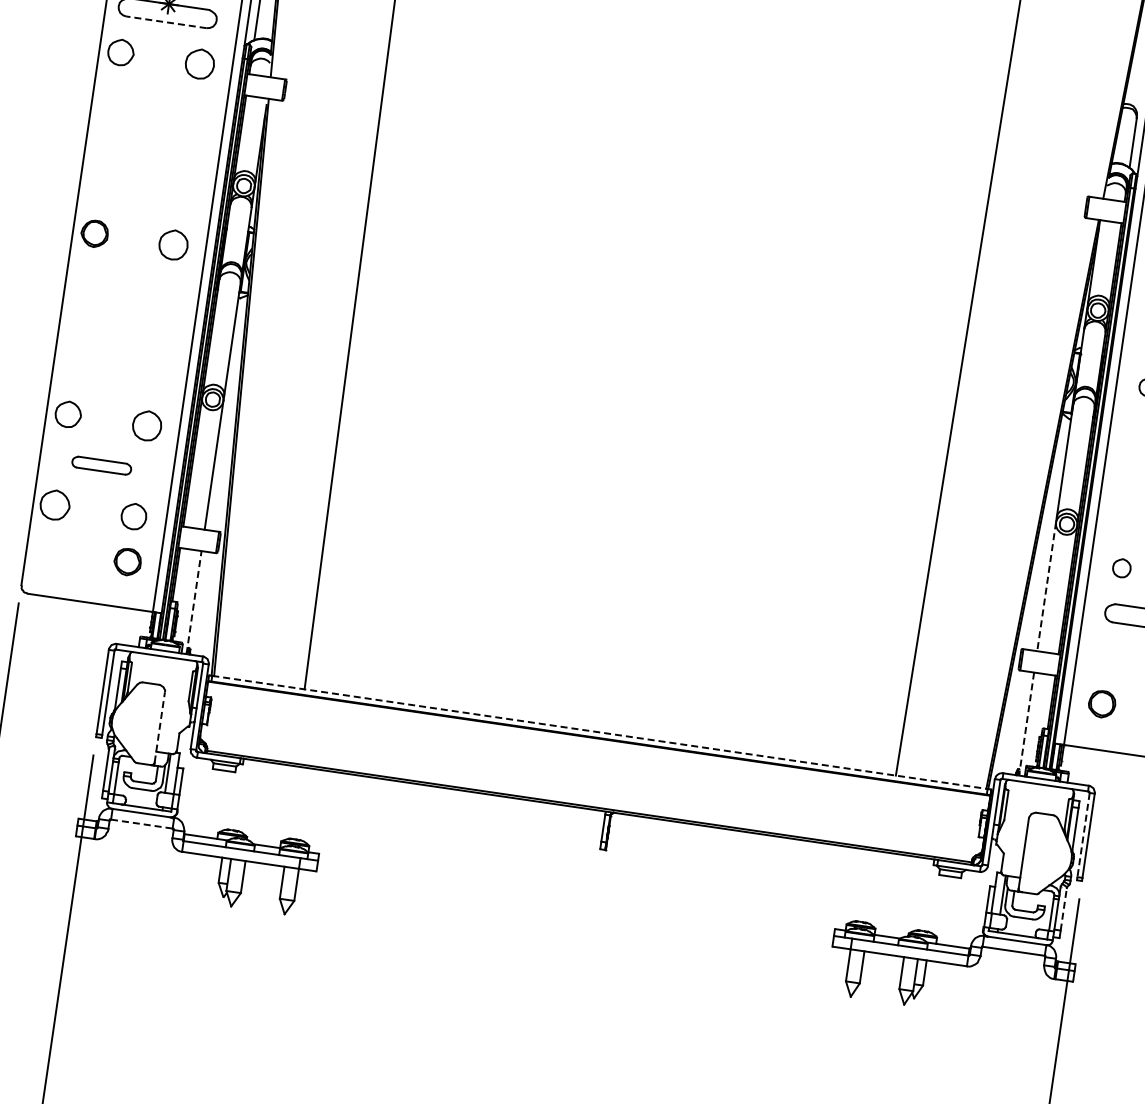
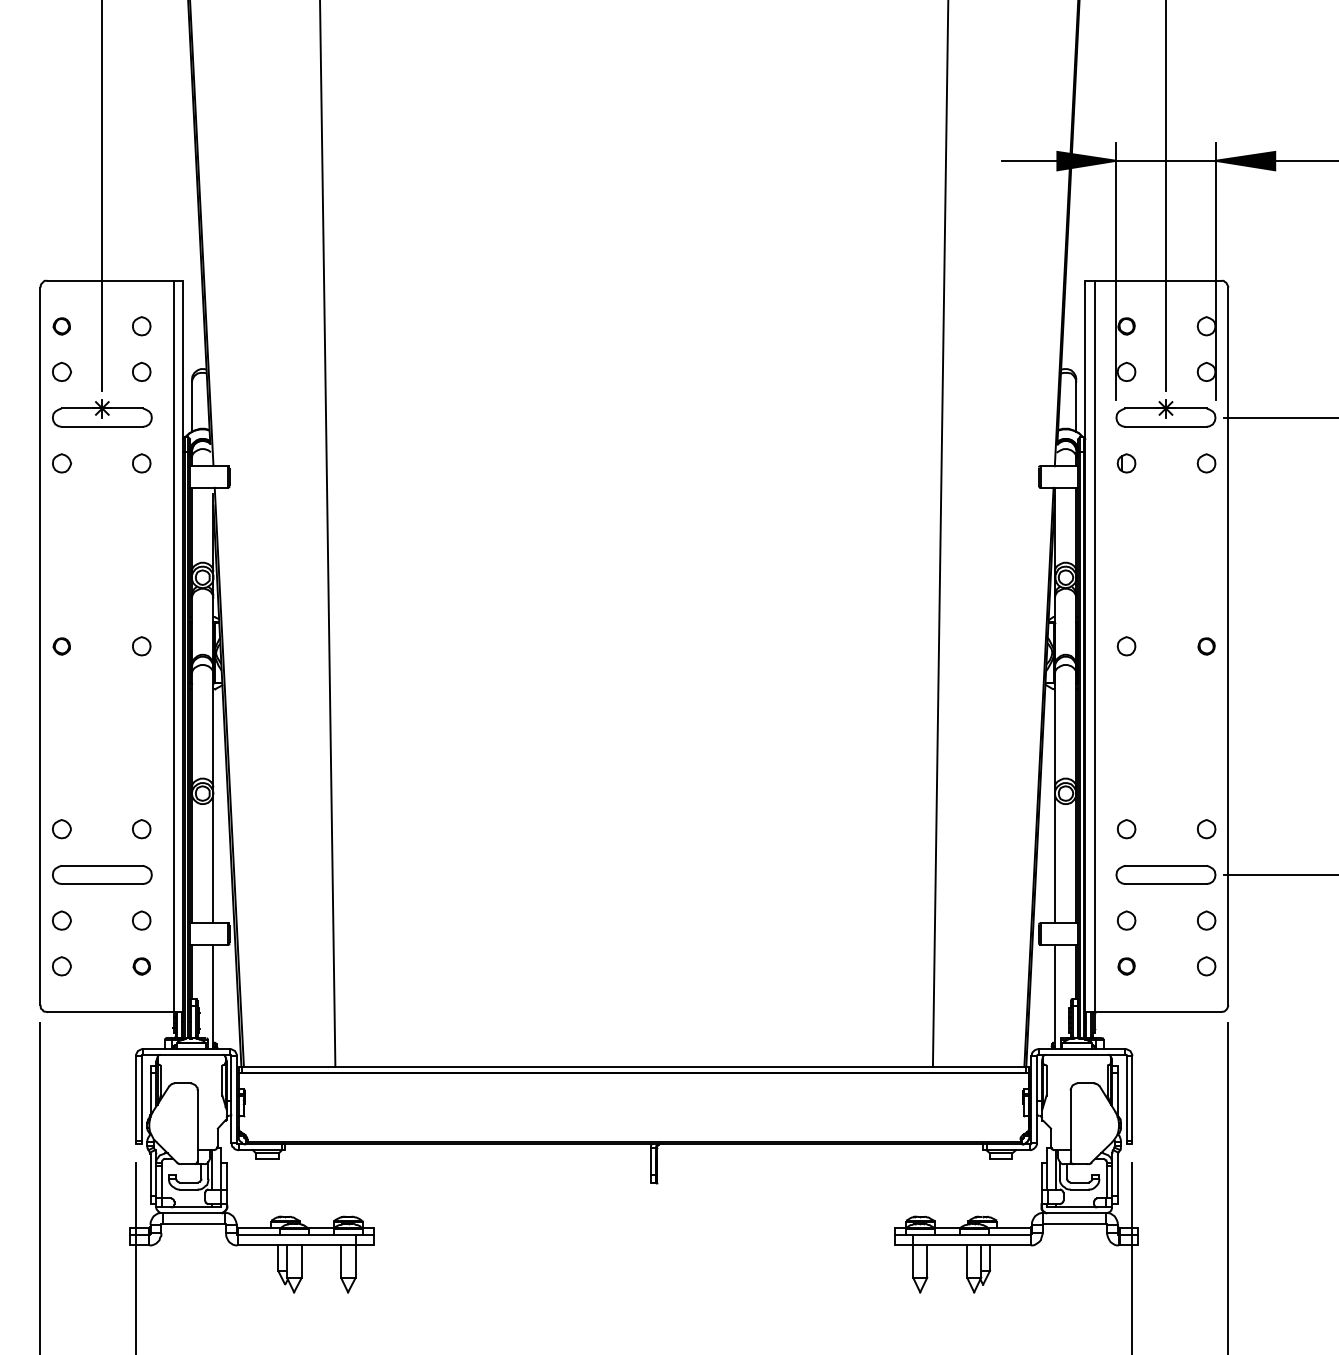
line: (166, 21) -> (102, 426), dashed -> solid
part: (121, 52) -> (62, 463), size x0.71
part: (199, 64) -> (141, 463), size x0.62
part: (94, 233) -> (61, 646), size x0.62
part: (173, 245) -> (141, 646), size x0.62
part: (67, 414) -> (61, 829), size x0.71
part: (147, 426) -> (141, 829), size x0.62
part: (101, 465) -> (102, 874), size x1.67
part: (54, 504) -> (61, 920), size x0.62
part: (133, 516) -> (141, 920), size x0.71
part: (48, 550) -> (61, 966), added
part: (127, 561) -> (141, 966), size x0.62
line: (1046, 586) -> (1054, 858), dashed -> solid
line: (194, 602) -> (213, 996), dashed -> solid
part: (1108, 658) -> (1126, 920), added
part: (1101, 704) -> (1126, 966), size x0.62
line: (1026, 724) -> (1054, 997), dashed -> solid
line: (159, 727) -> (197, 1125), dashed -> solid
line: (599, 731) -> (633, 1066), dashed -> solid
line: (142, 823) -> (194, 1223), dashed -> solid
line: (1083, 834) -> (1127, 1098), dashed -> solid
line: (1063, 909) -> (1118, 1175), dashed -> solid

